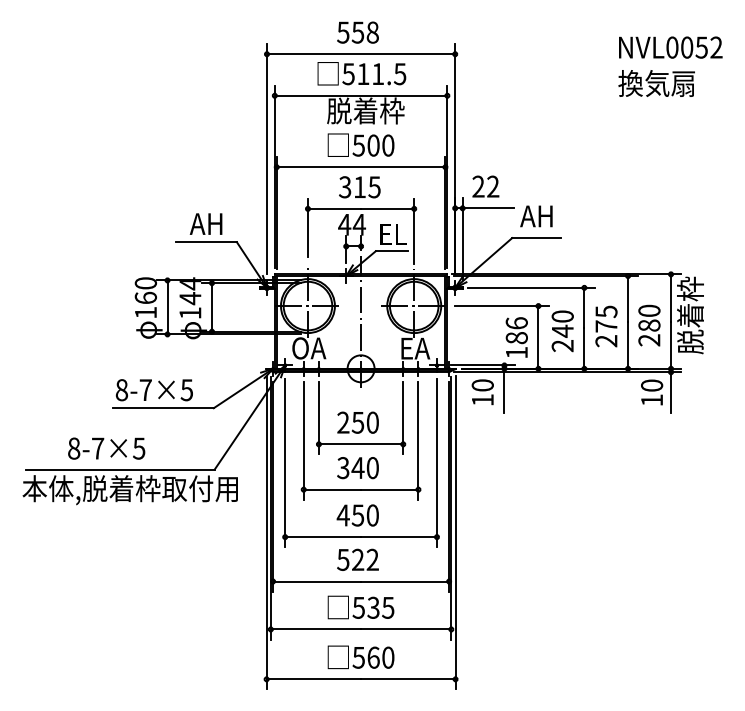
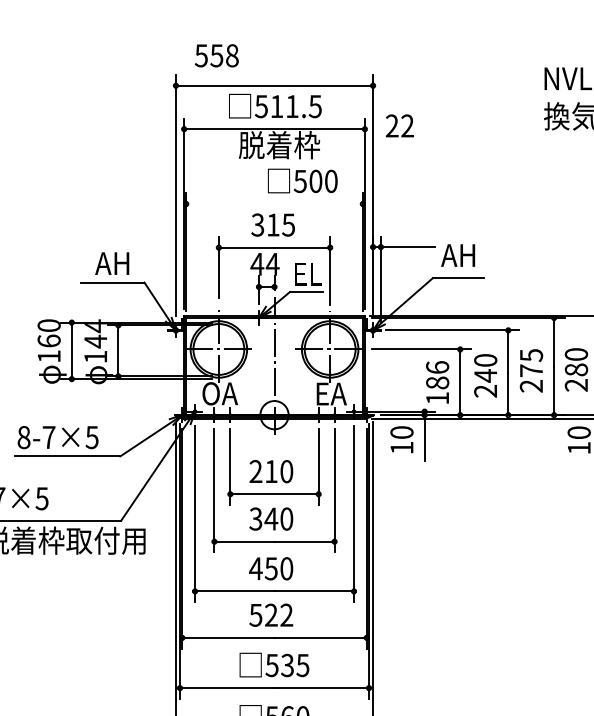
text: (357, 32) -> (216, 55), moved
text: (360, 144) -> (302, 180), moved
line: (360, 167) -> (273, 204), removed
text: (485, 186) -> (399, 125), moved
text: (357, 422) -> (270, 471), 250 -> 210

